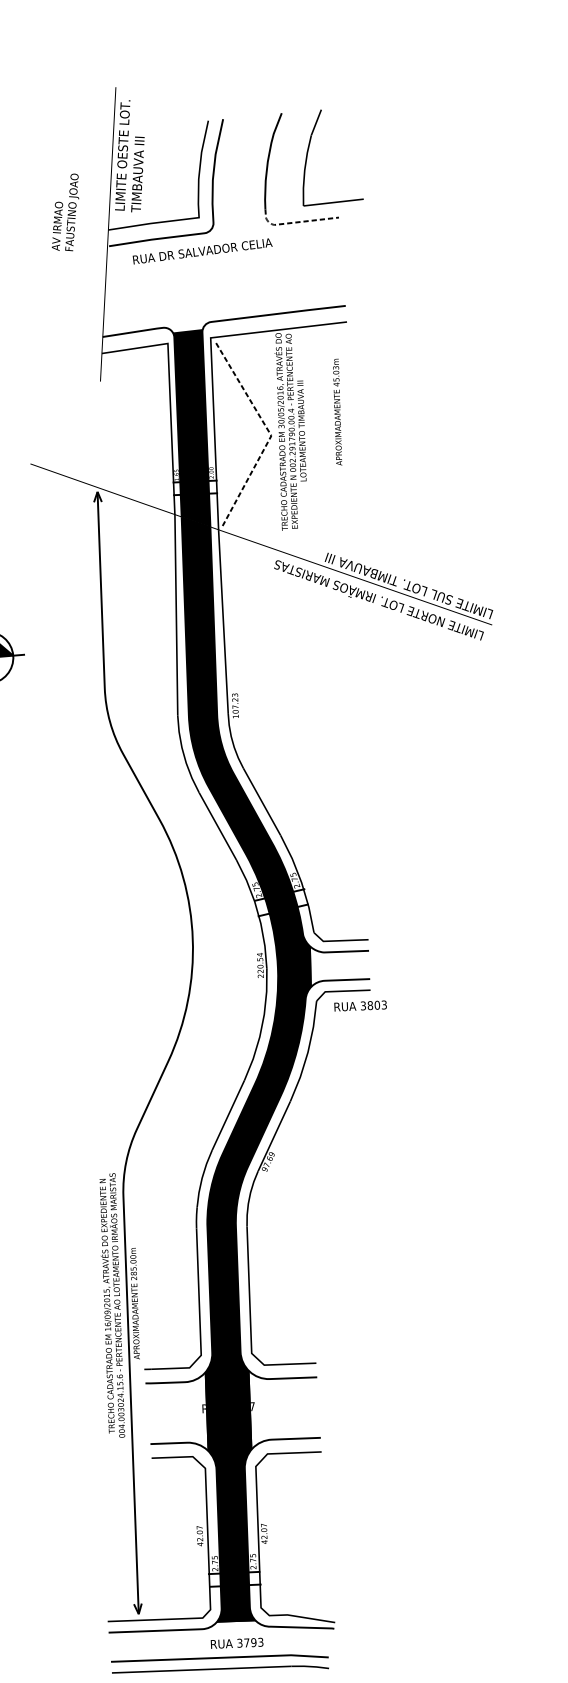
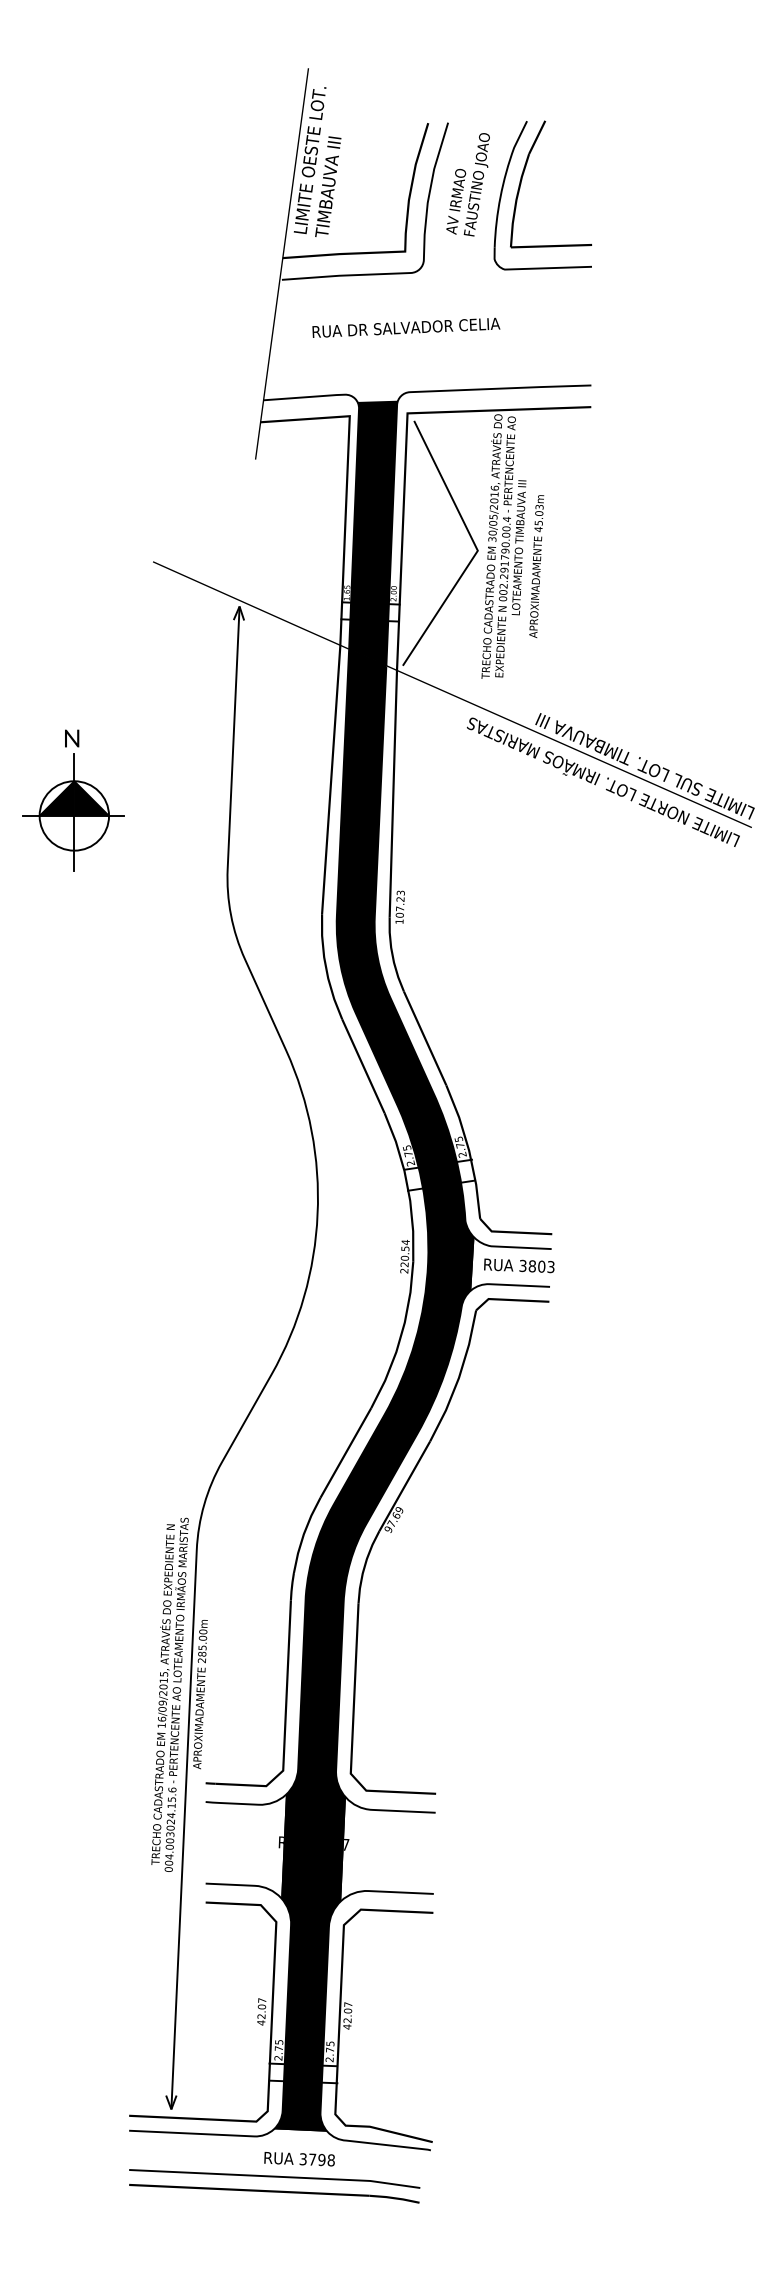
curve: (308, 152) -> (523, 176), moved
text: (64, 212) -> (467, 184), moved
line: (294, 222) -> (532, 268), dashed -> solid
text: (202, 251) -> (406, 327), moved
text: (337, 412) -> (536, 566), moved
line: (270, 434) -> (476, 548), dashed -> solid
text: (360, 1005) -> (519, 1265), moved
text: (260, 1642) -> (330, 2160), 3793 -> 3798

